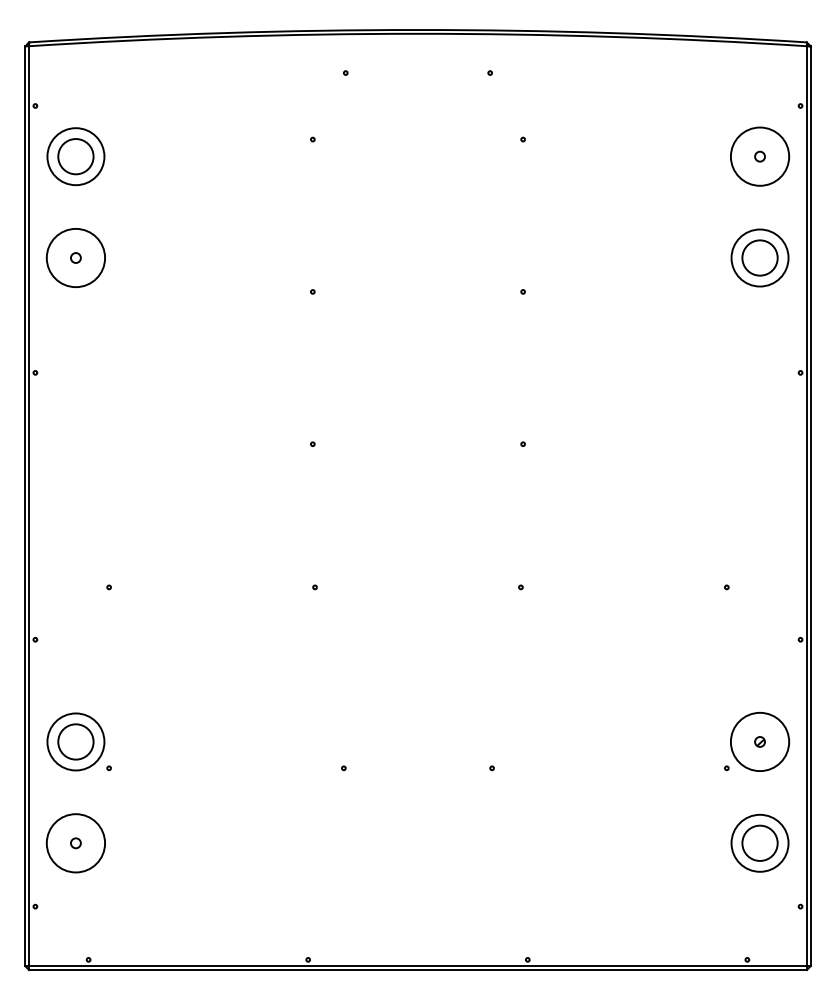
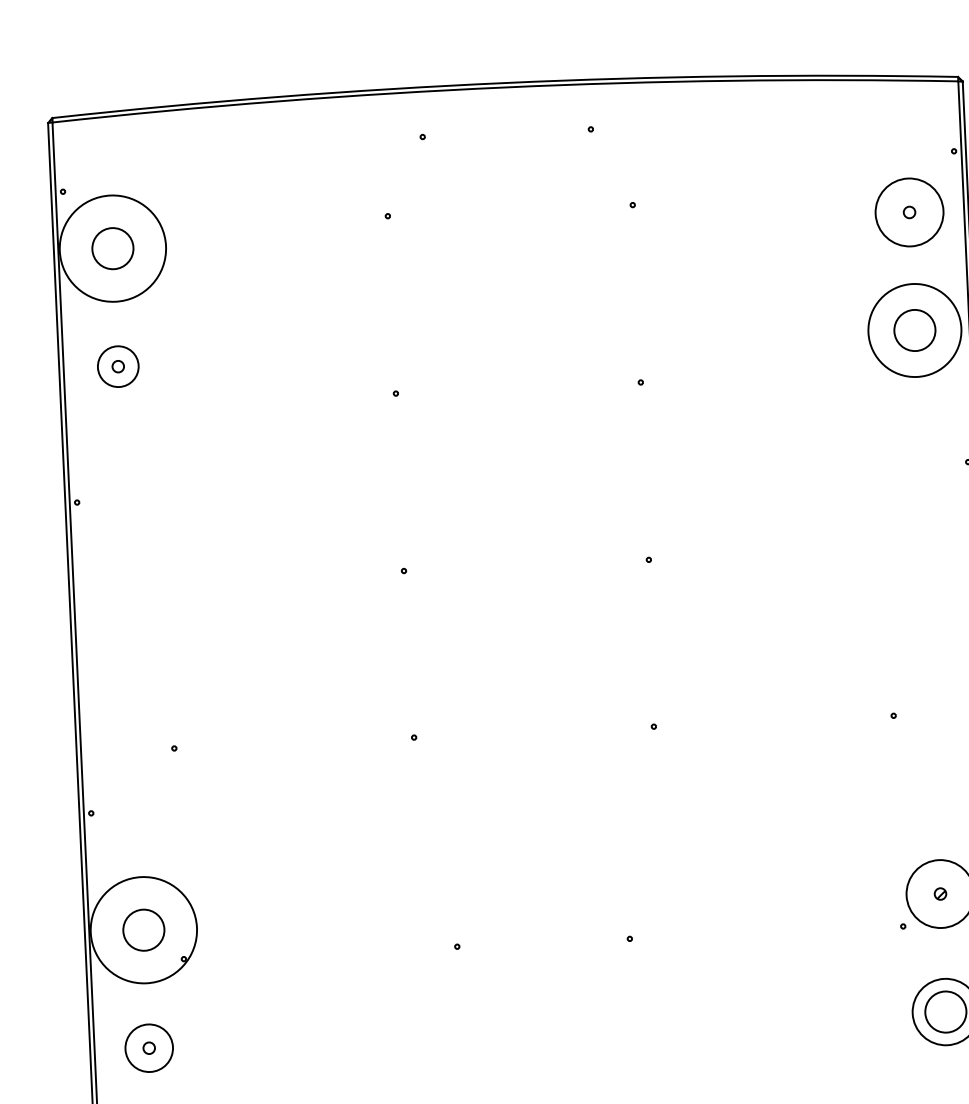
circle: (75, 156) -> (112, 248), size x1.6
circle: (75, 257) -> (117, 366), size x0.6
circle: (759, 257) -> (914, 329), size x1.4
circle: (75, 741) -> (143, 929), size x1.6
circle: (75, 843) -> (148, 1048), size x0.7

